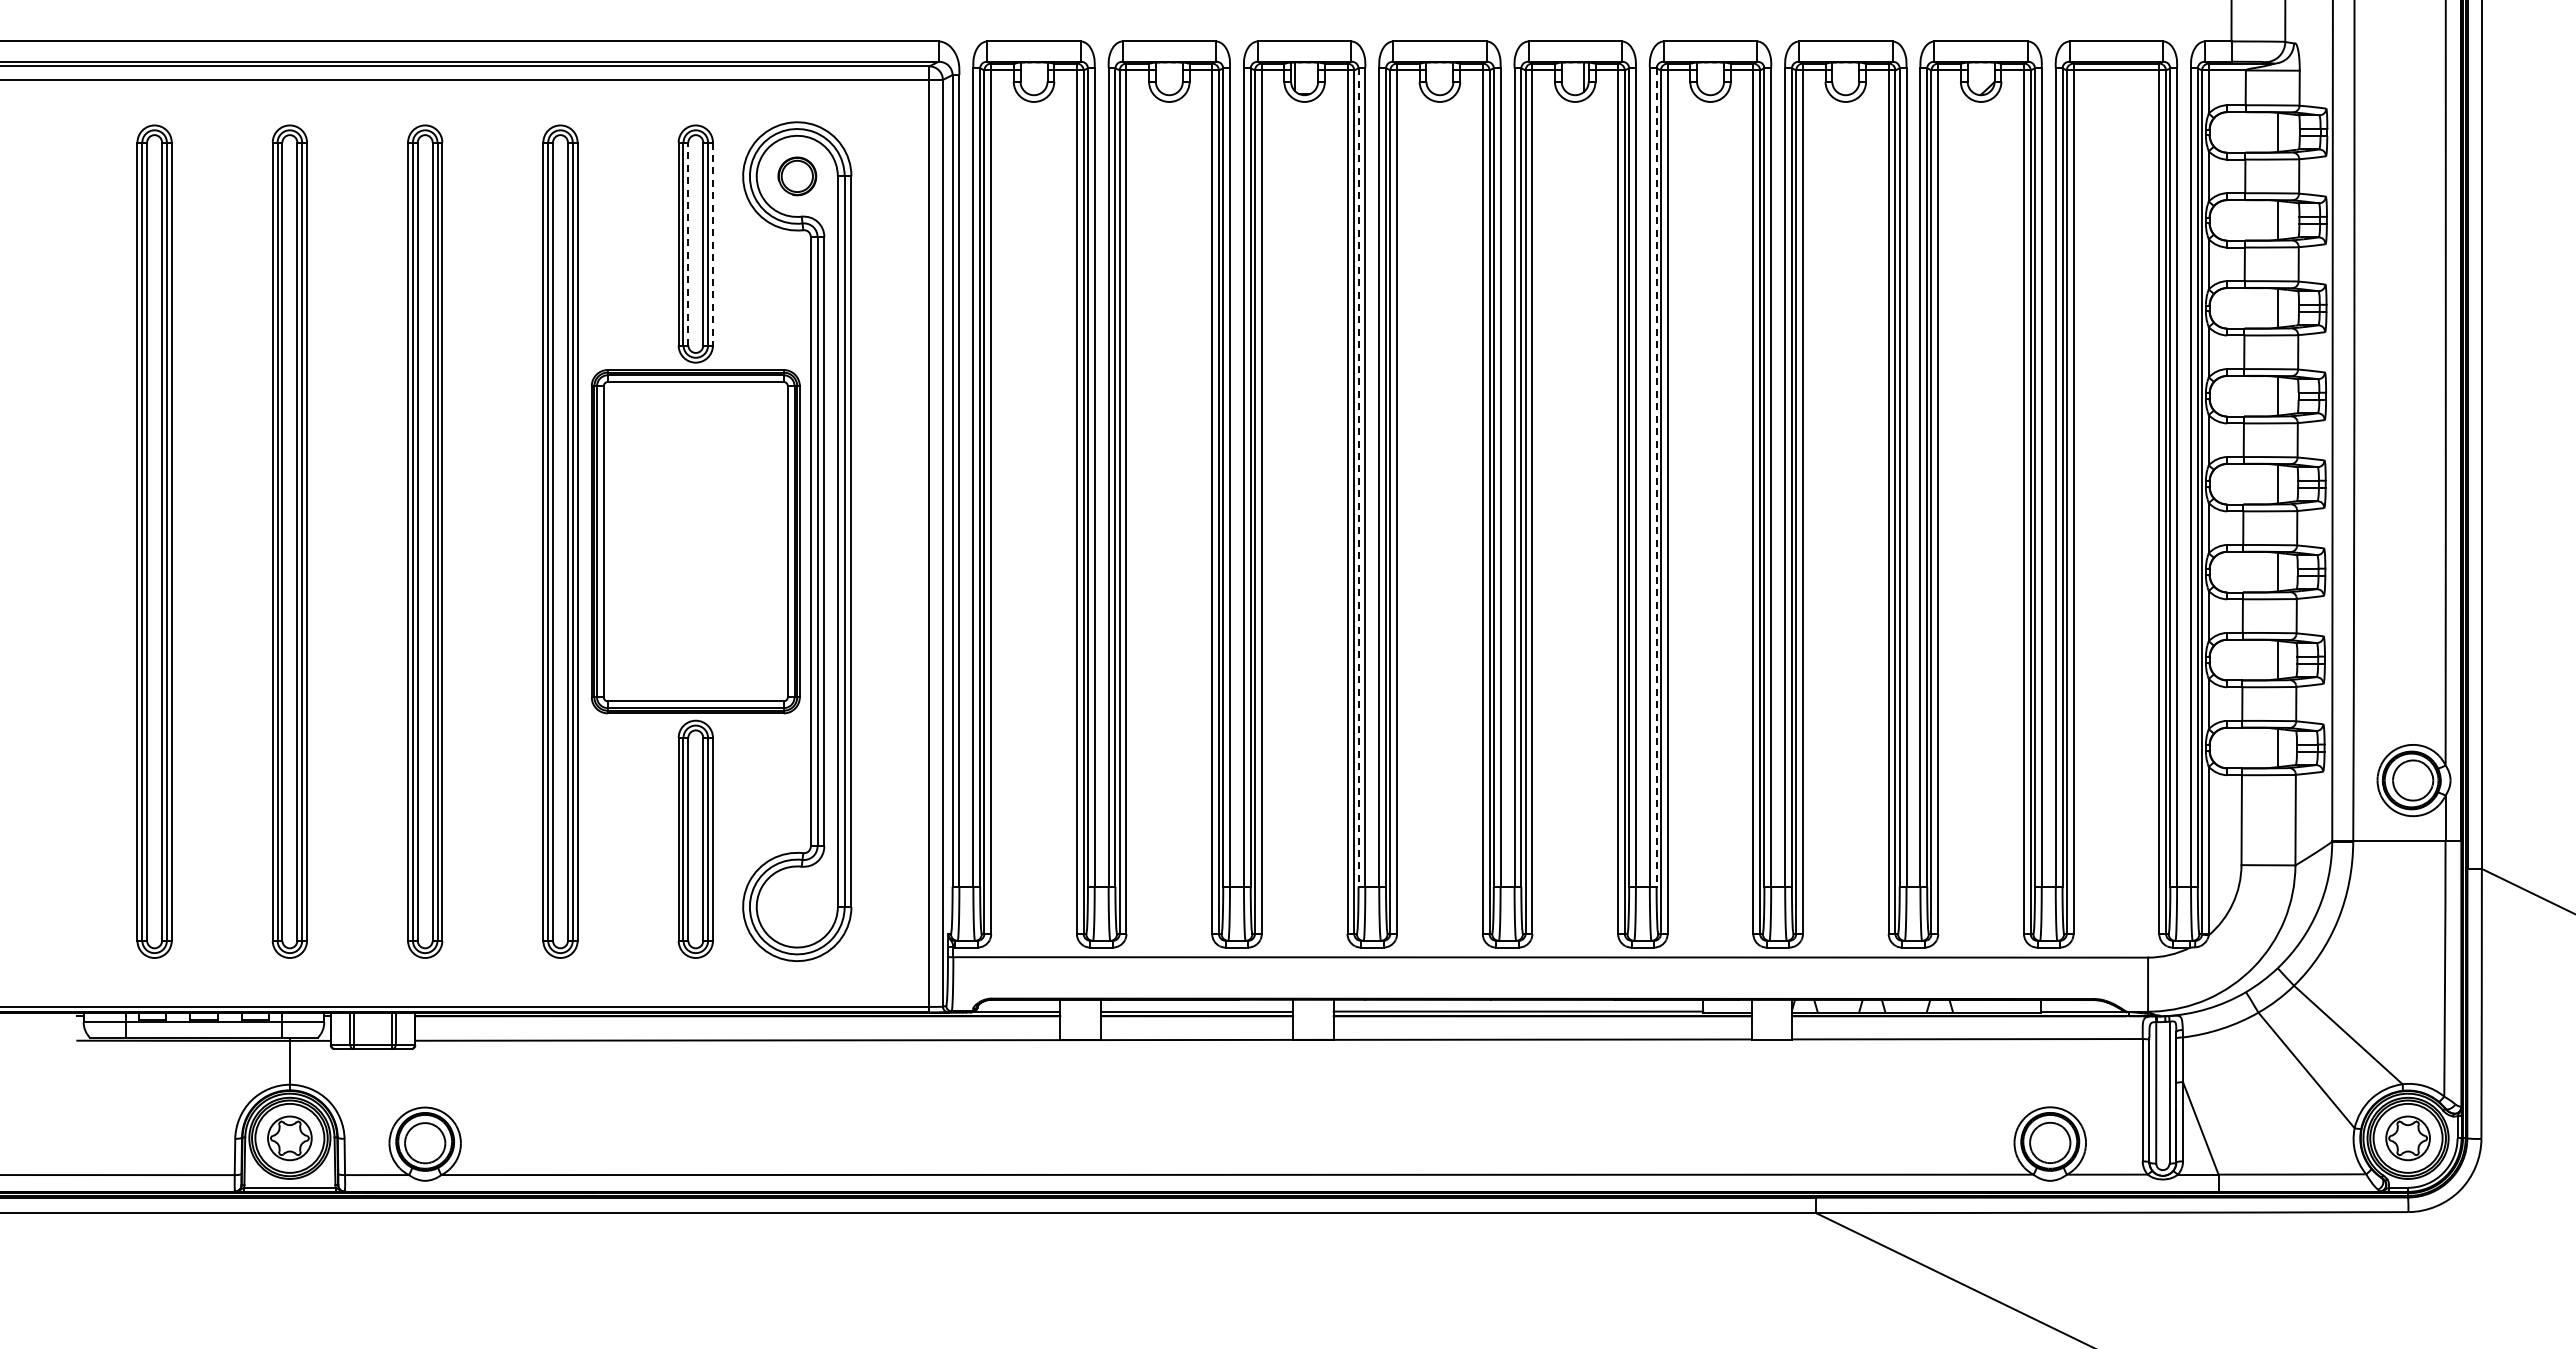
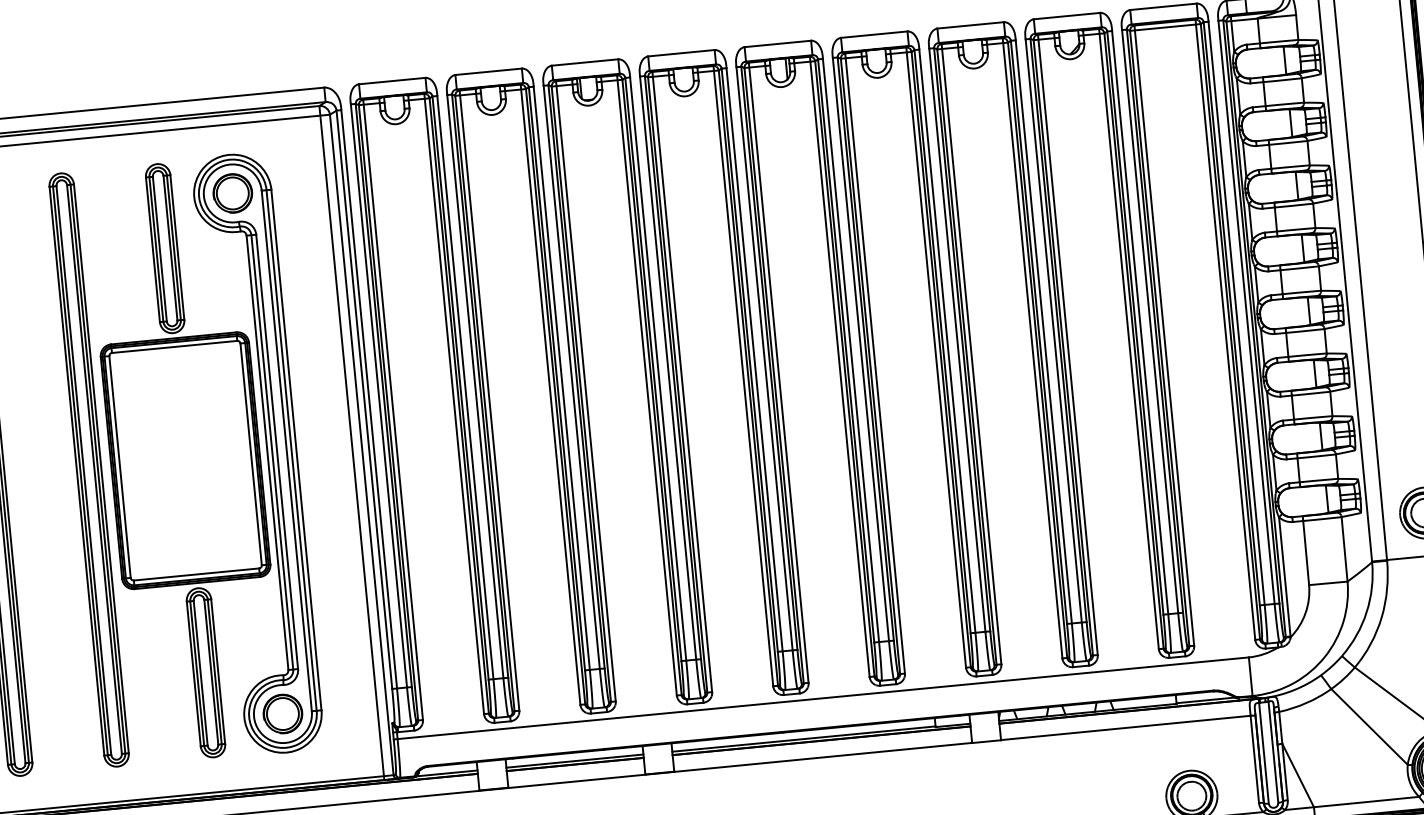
part: (797, 176) -> (232, 193), size x1.43
line: (688, 243) -> (159, 248), dashed -> solid
line: (712, 244) -> (177, 247), dashed -> solid
line: (1358, 478) -> (653, 370), dashed -> solid
line: (1656, 478) -> (865, 349), dashed -> solid
part: (797, 906) -> (283, 713), added

